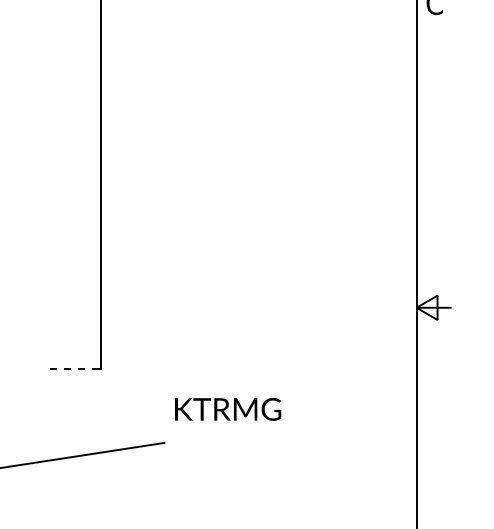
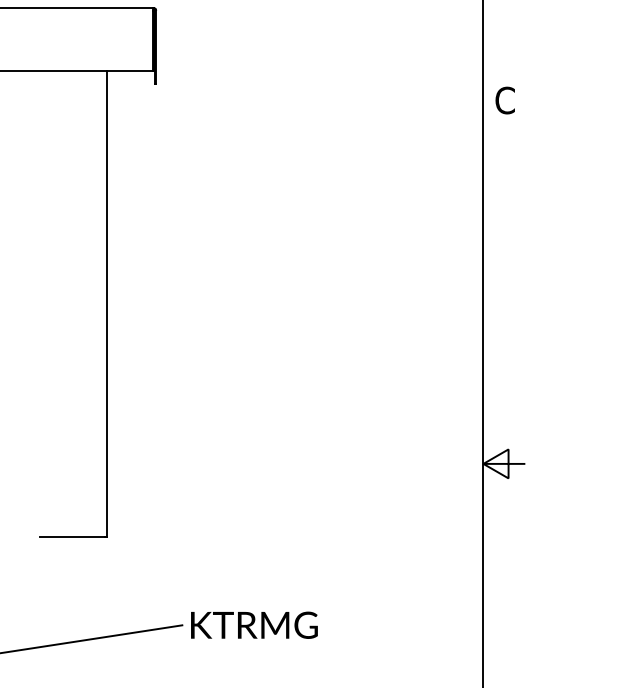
line: (71, 368) -> (71, 536), dashed -> solid
text: (228, 408) -> (254, 624), moved

